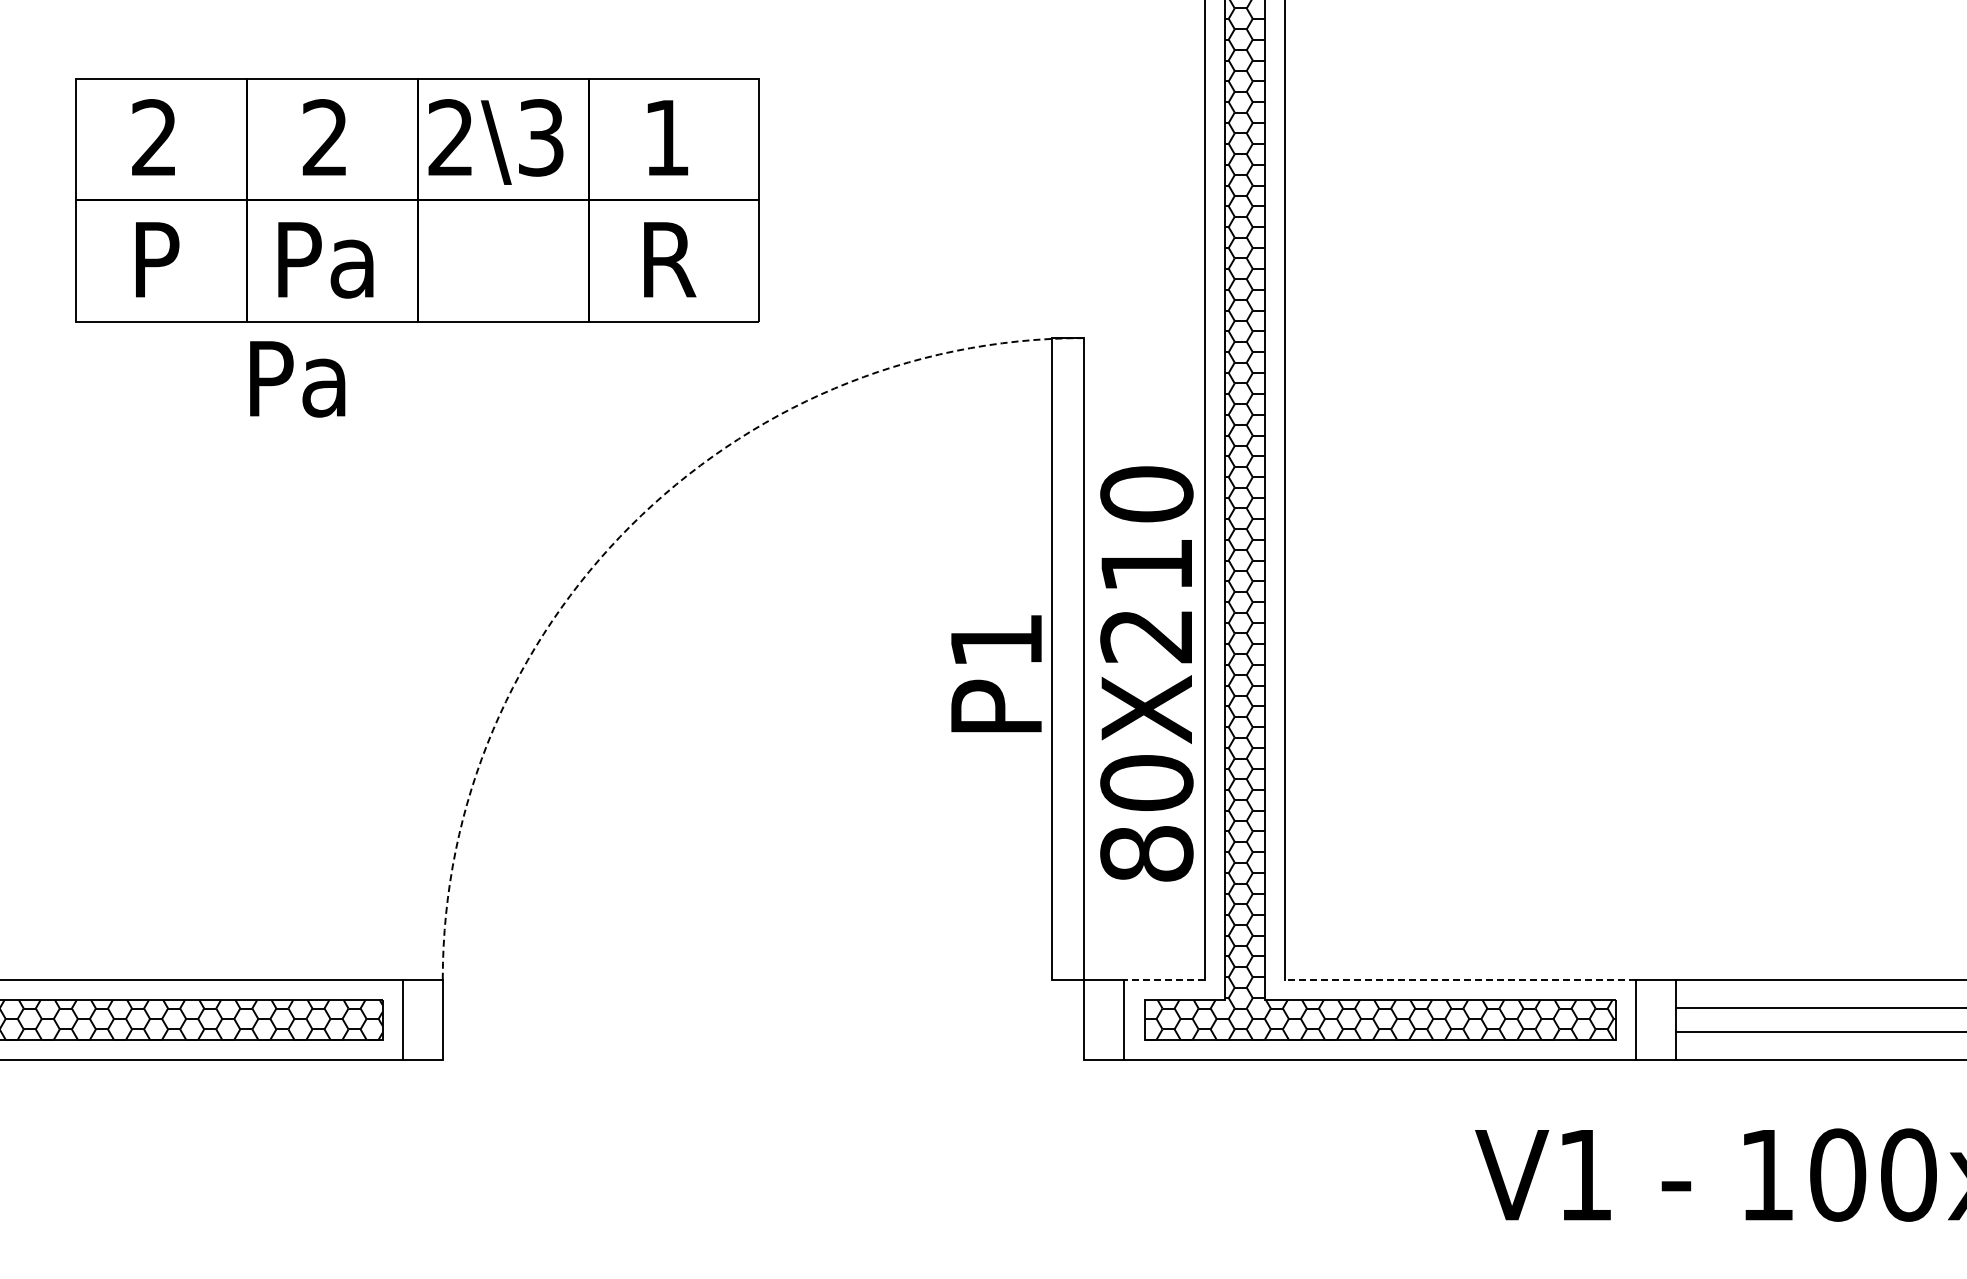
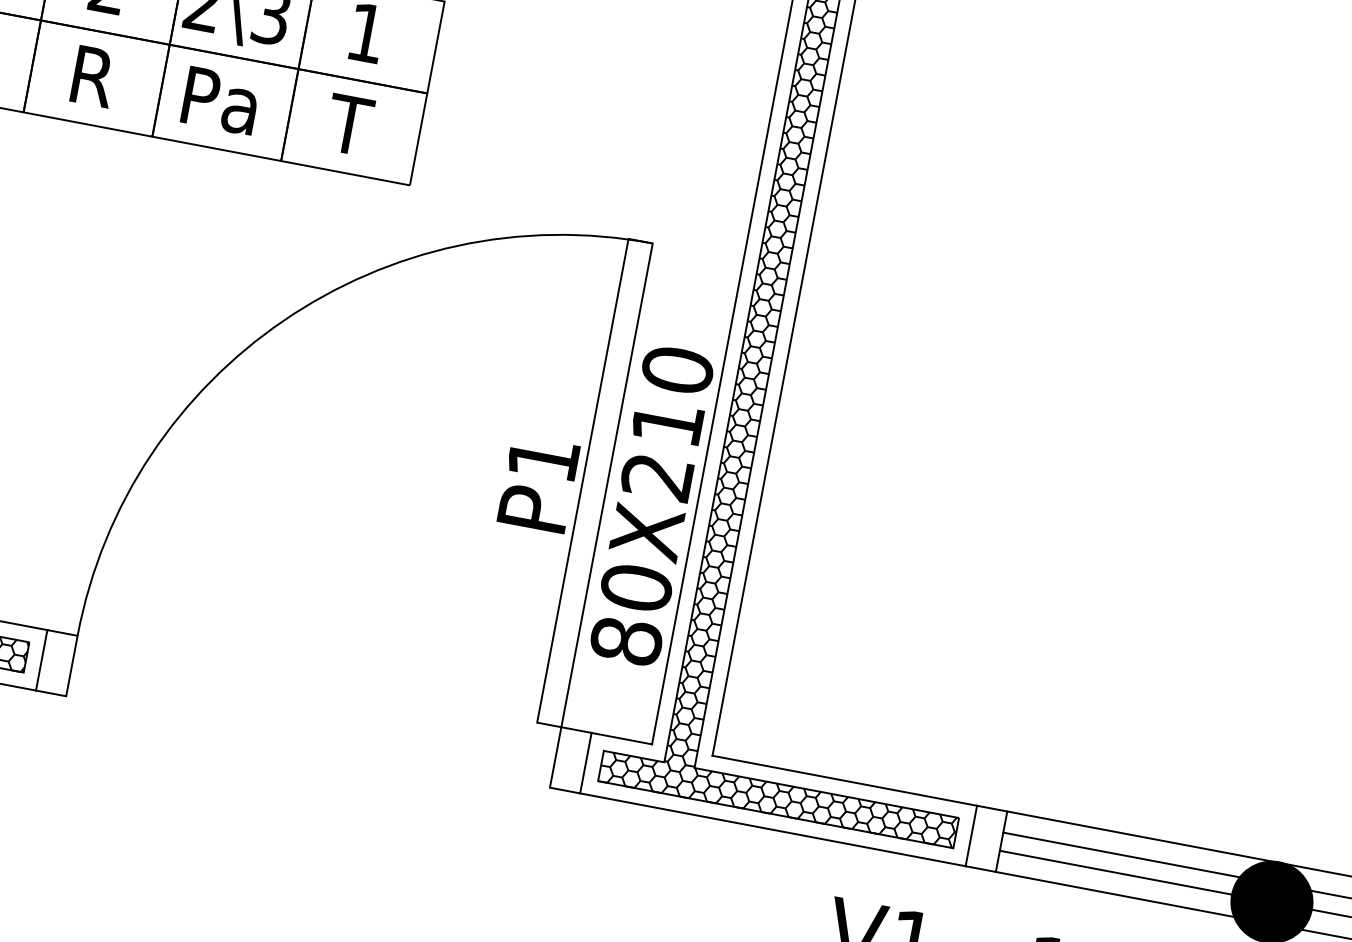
text: (667, 259) -> (349, 124), R -> T
text: (325, 260) -> (91, 76), Pa -> R
text: (297, 379) -> (220, 101), moved
arc: (630, 526) -> (283, 320), dashed -> solid
line: (1164, 979) -> (621, 738), dashed -> solid
line: (1459, 979) -> (844, 780), dashed -> solid

